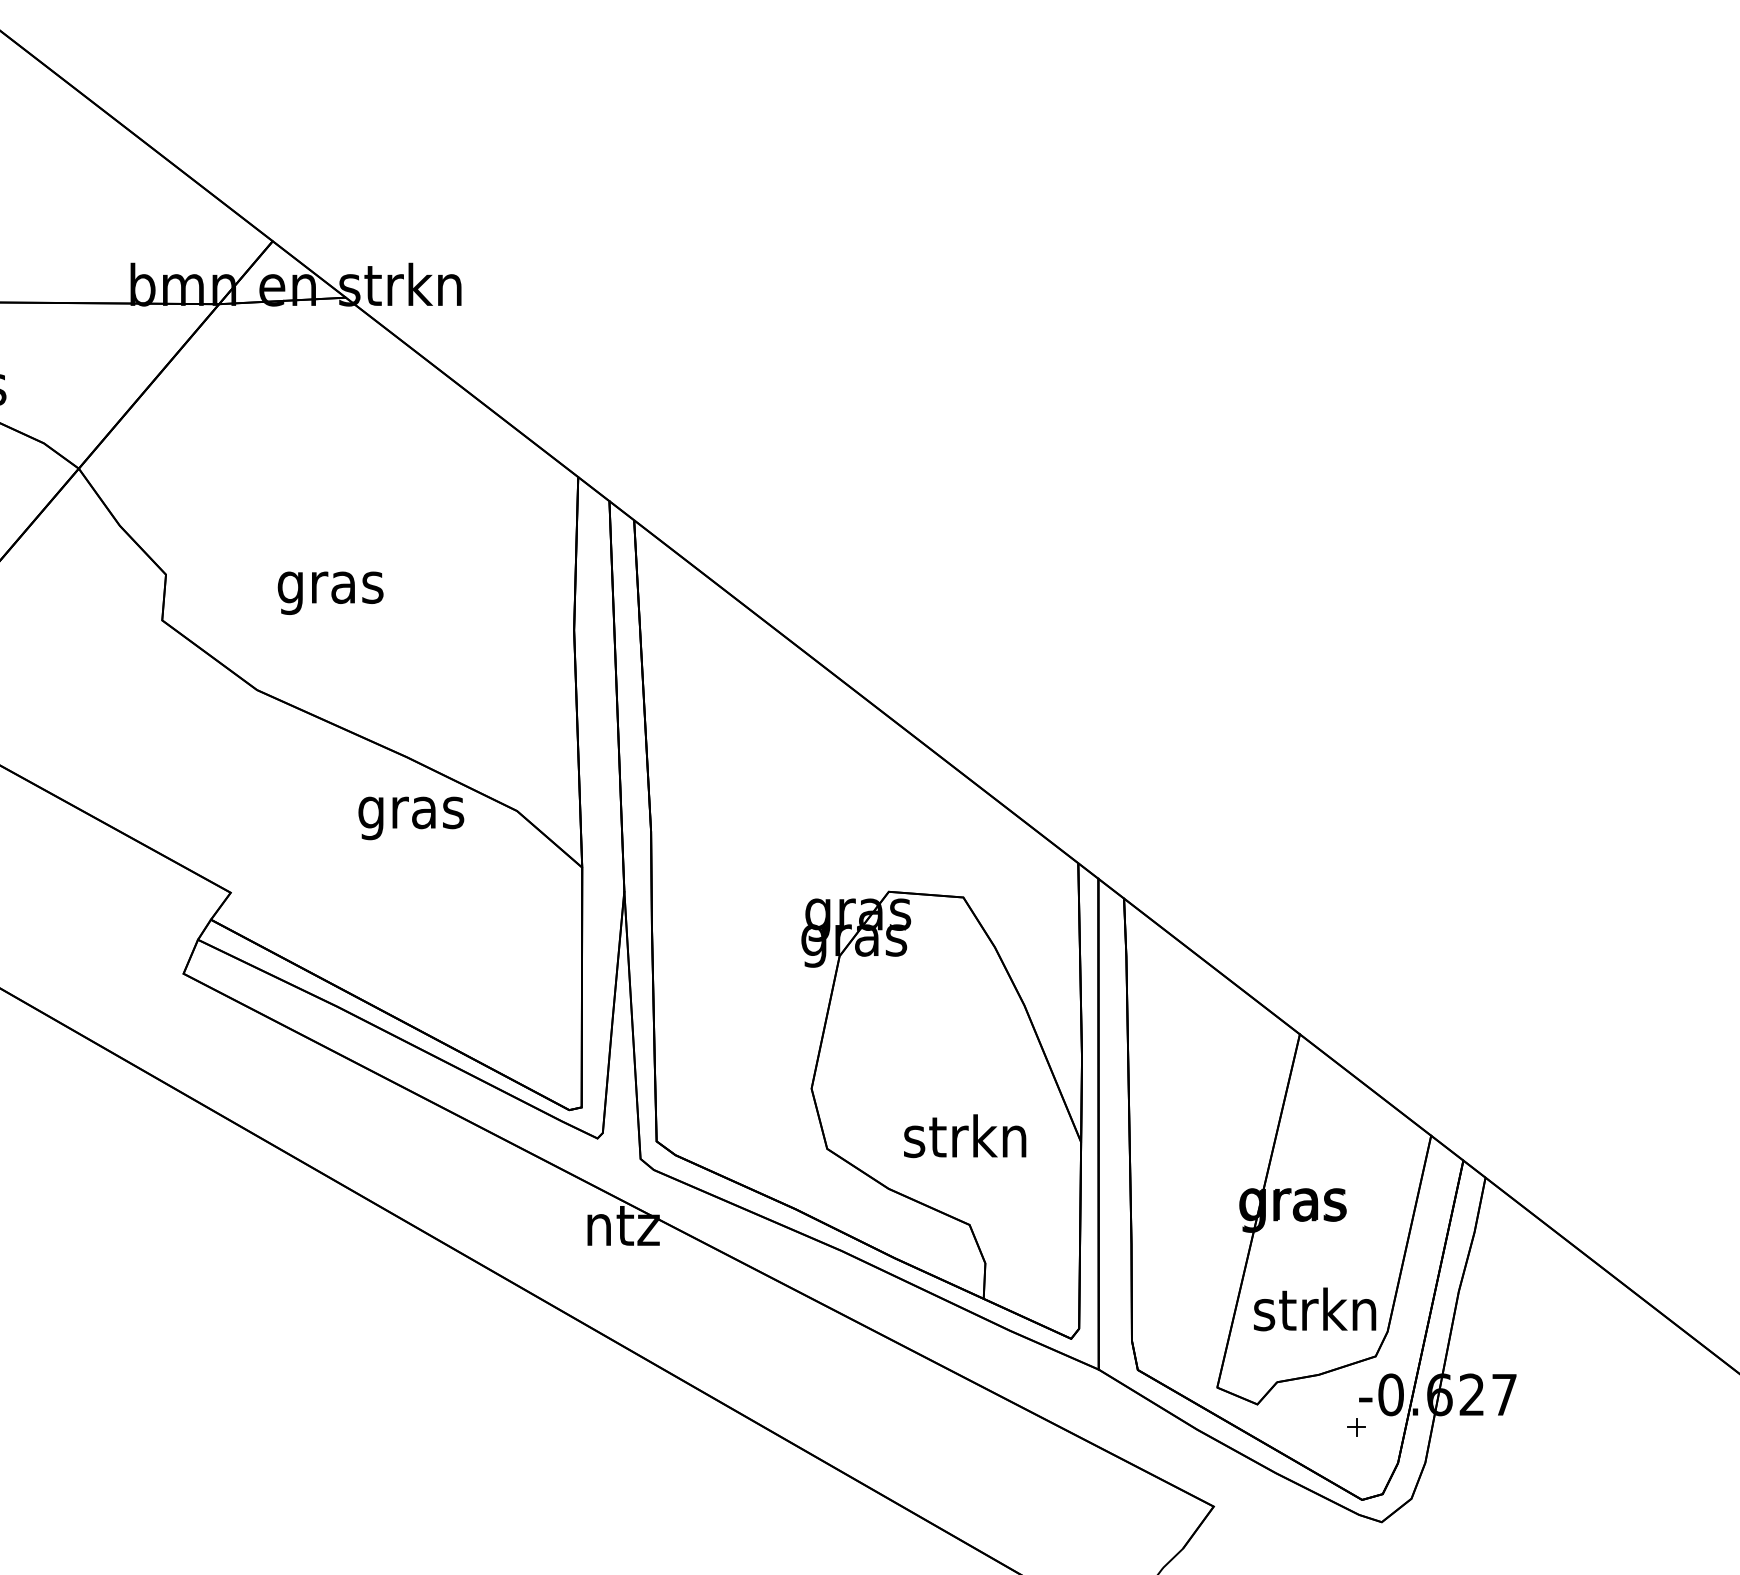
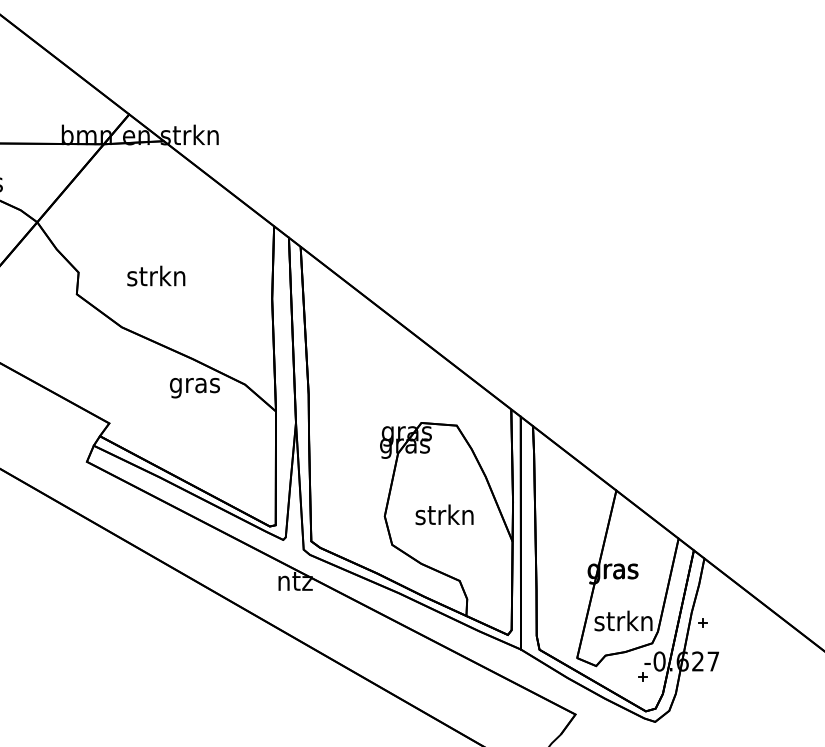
text: (330, 587) -> (156, 278), gras -> strkn
text: (964, 1135) -> (444, 514), moved
part: (1481, 1312) -> (702, 622), added

